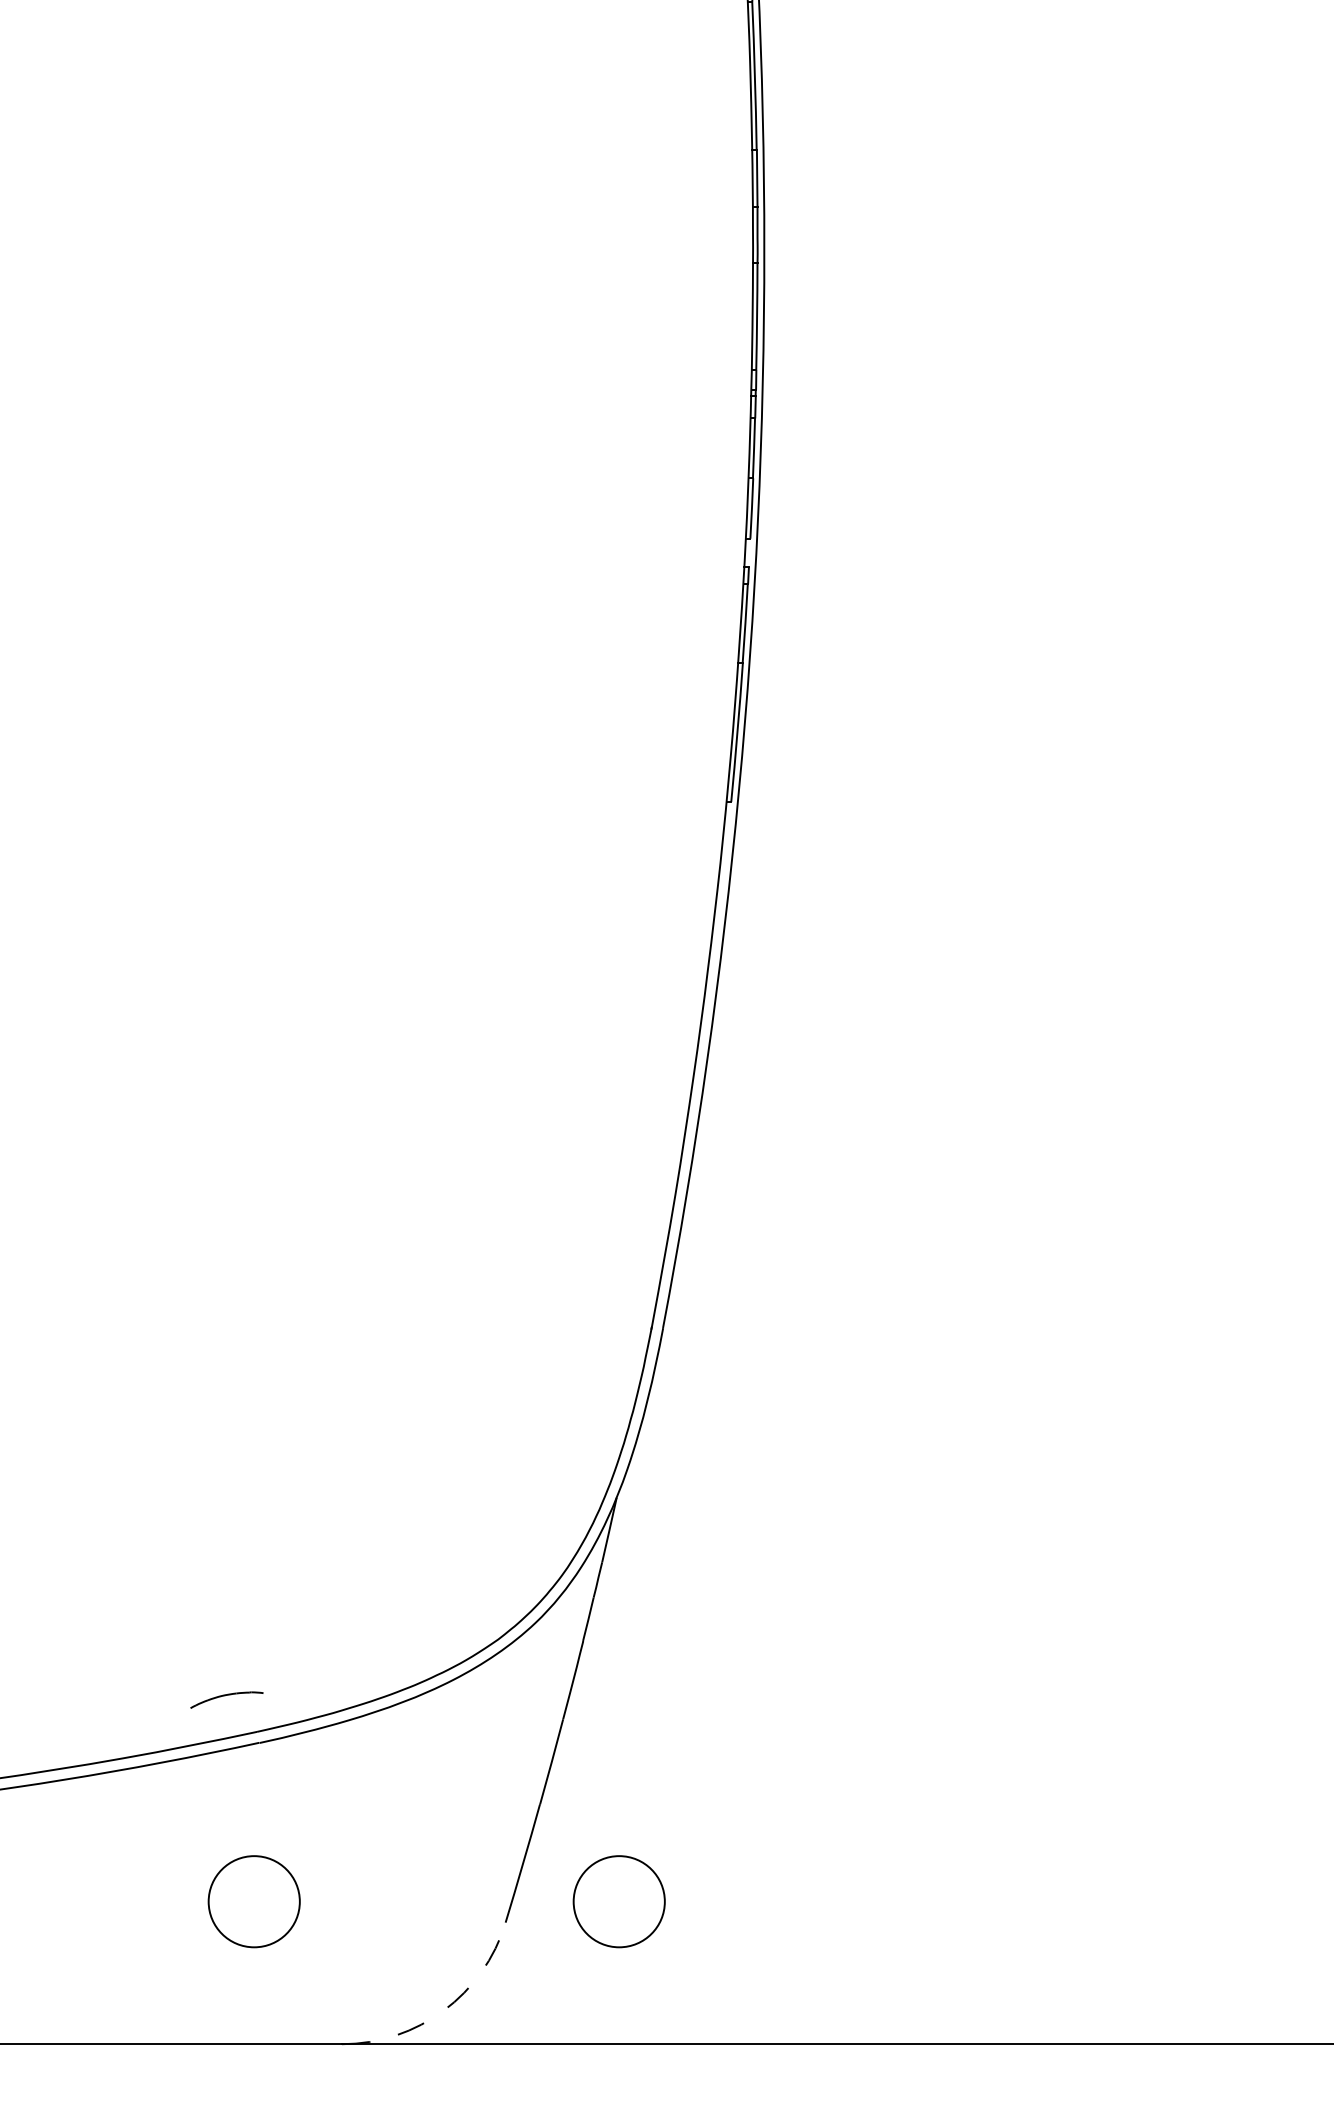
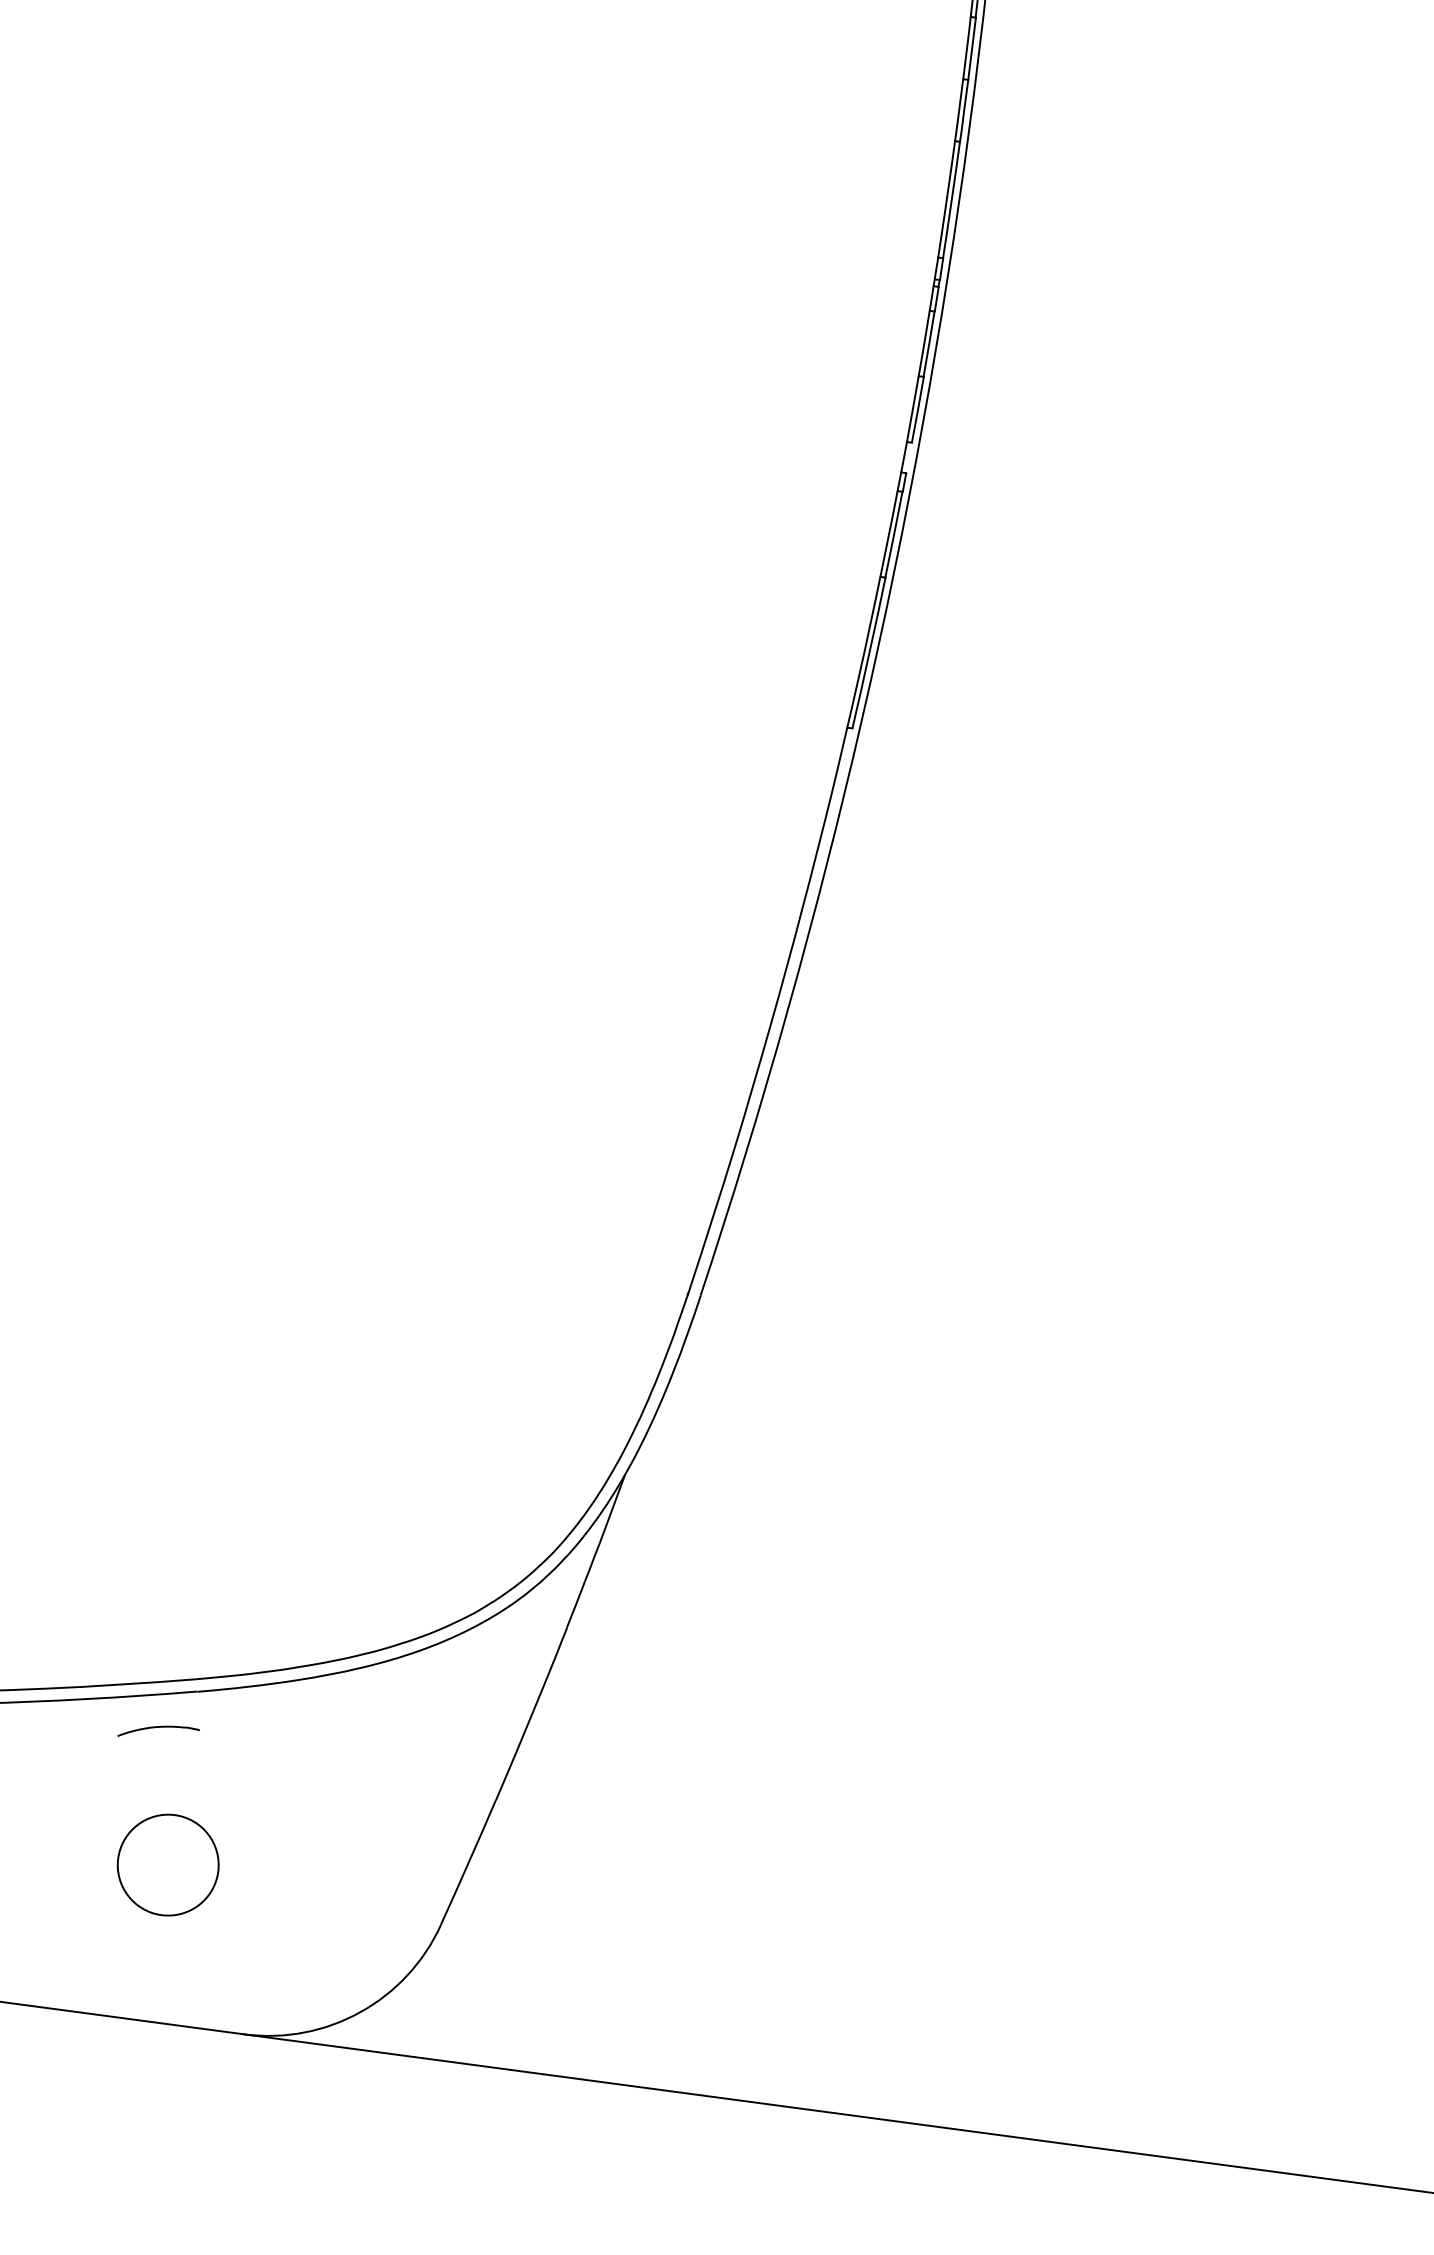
part: (226, 1699) -> (158, 1731), moved
circle: (618, 1901) -> (567, 1918), removed
arc: (443, 2010) -> (359, 2012), dashed -> solid

